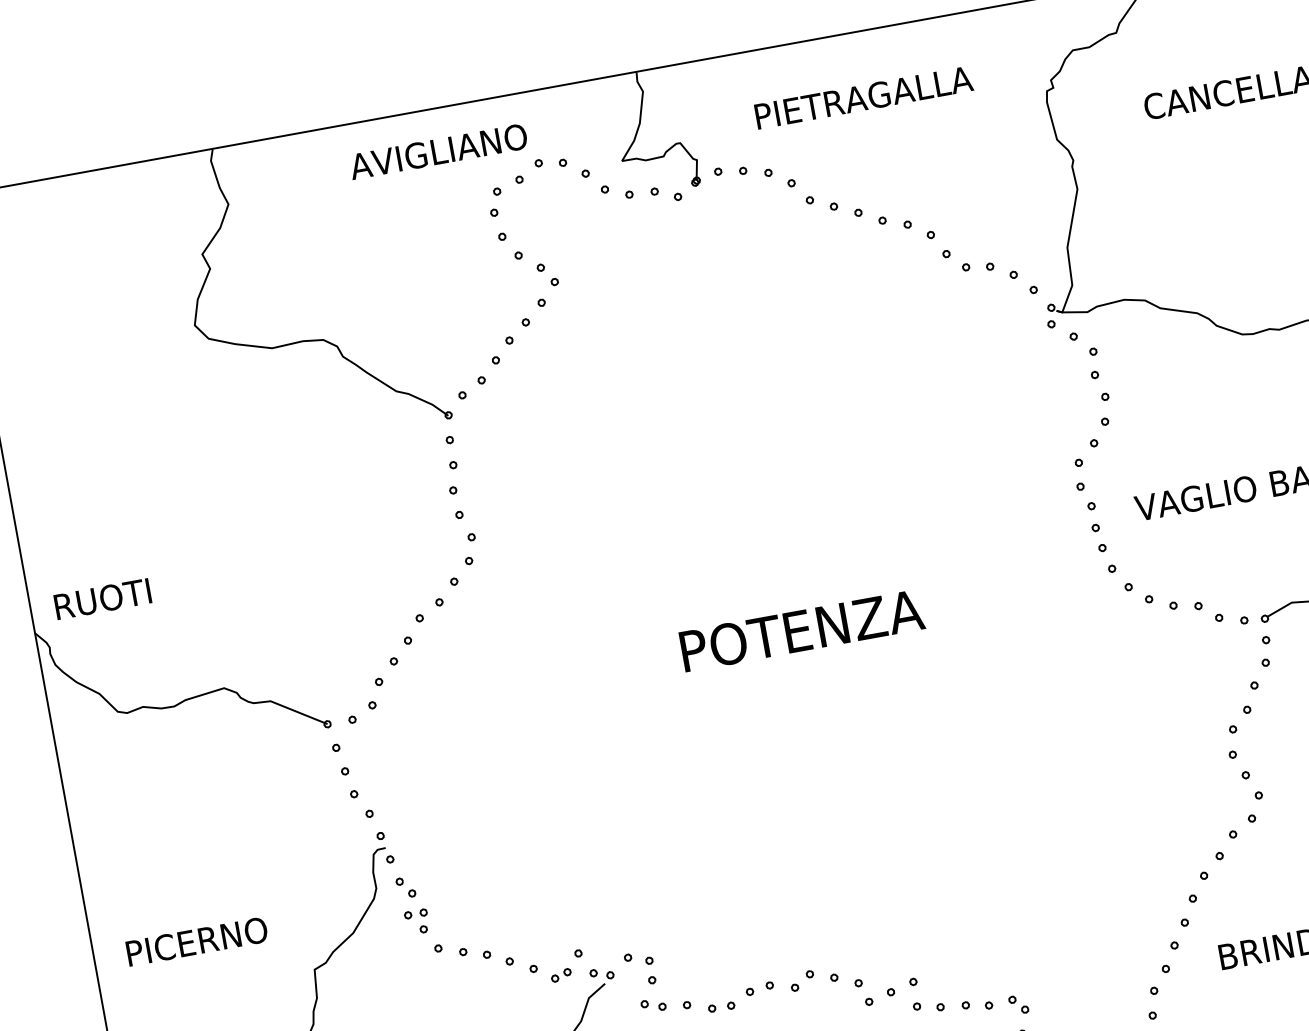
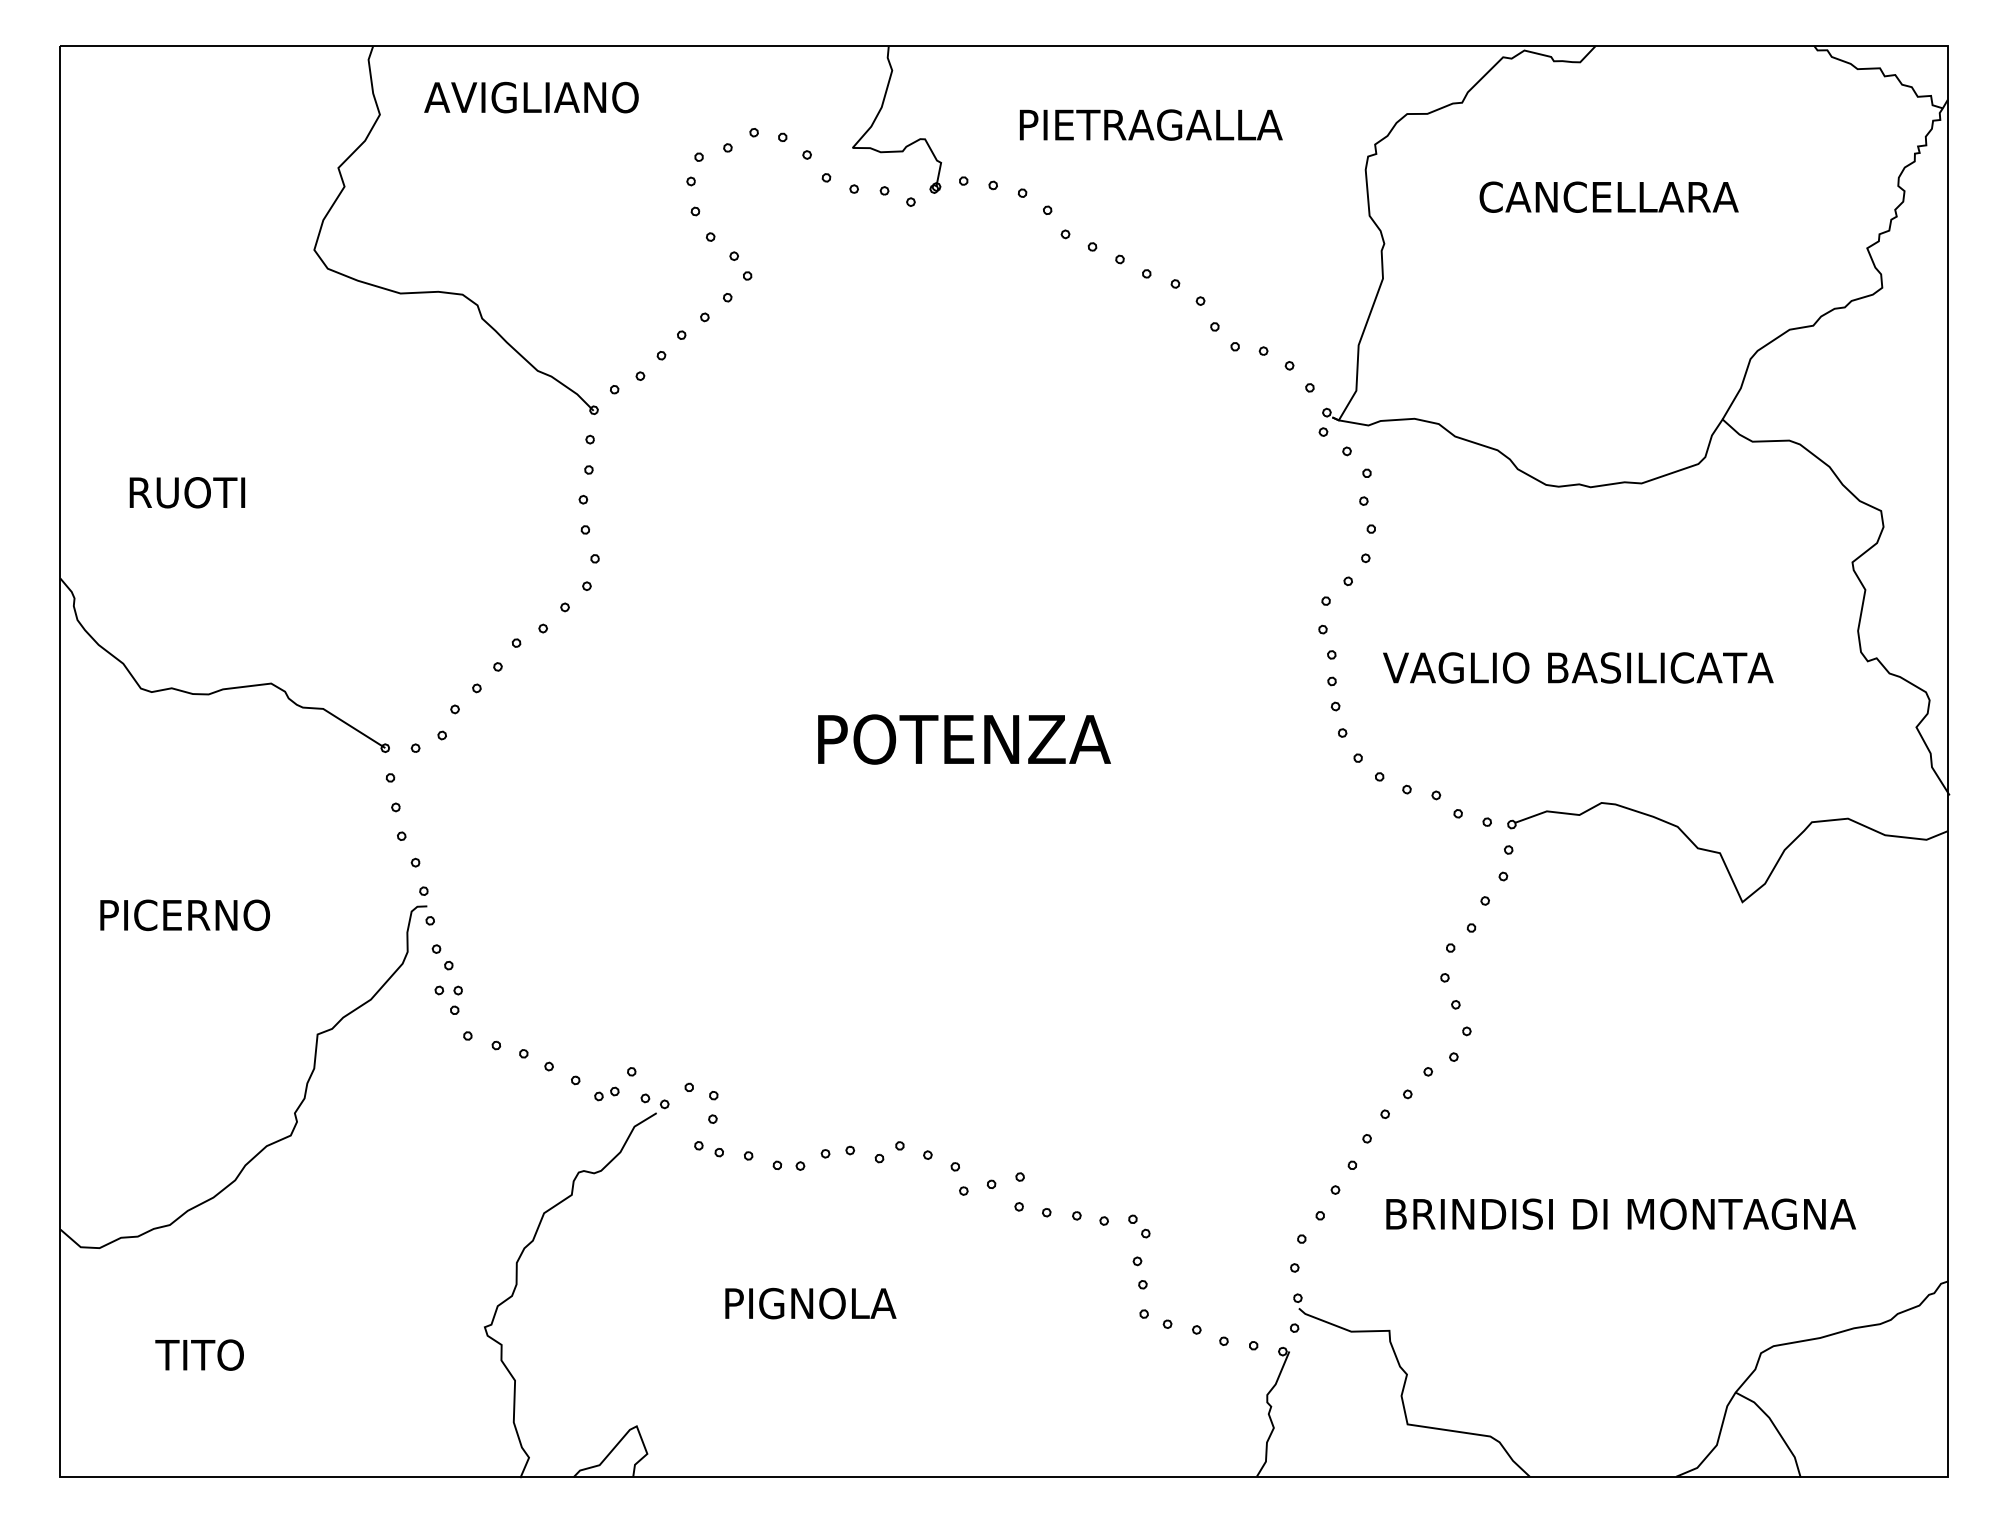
text: (438, 151) -> (531, 97), moved
text: (102, 598) -> (187, 492), moved
text: (197, 941) -> (185, 915), moved

